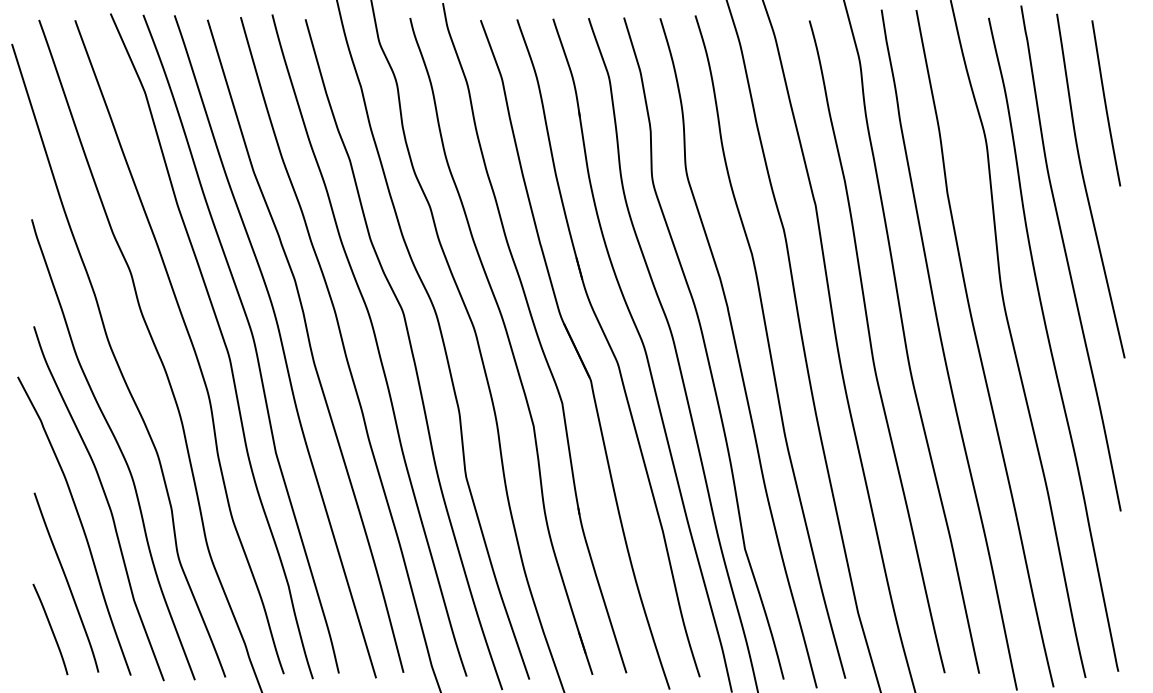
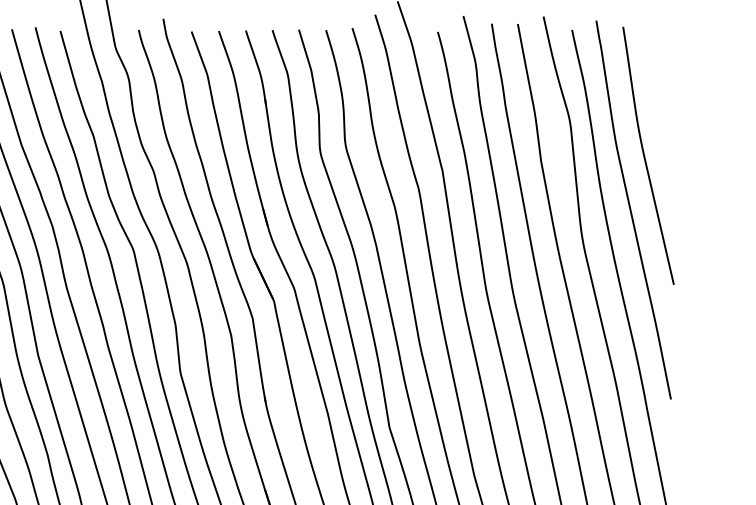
curve: (1106, 103) -> (660, 94), removed

